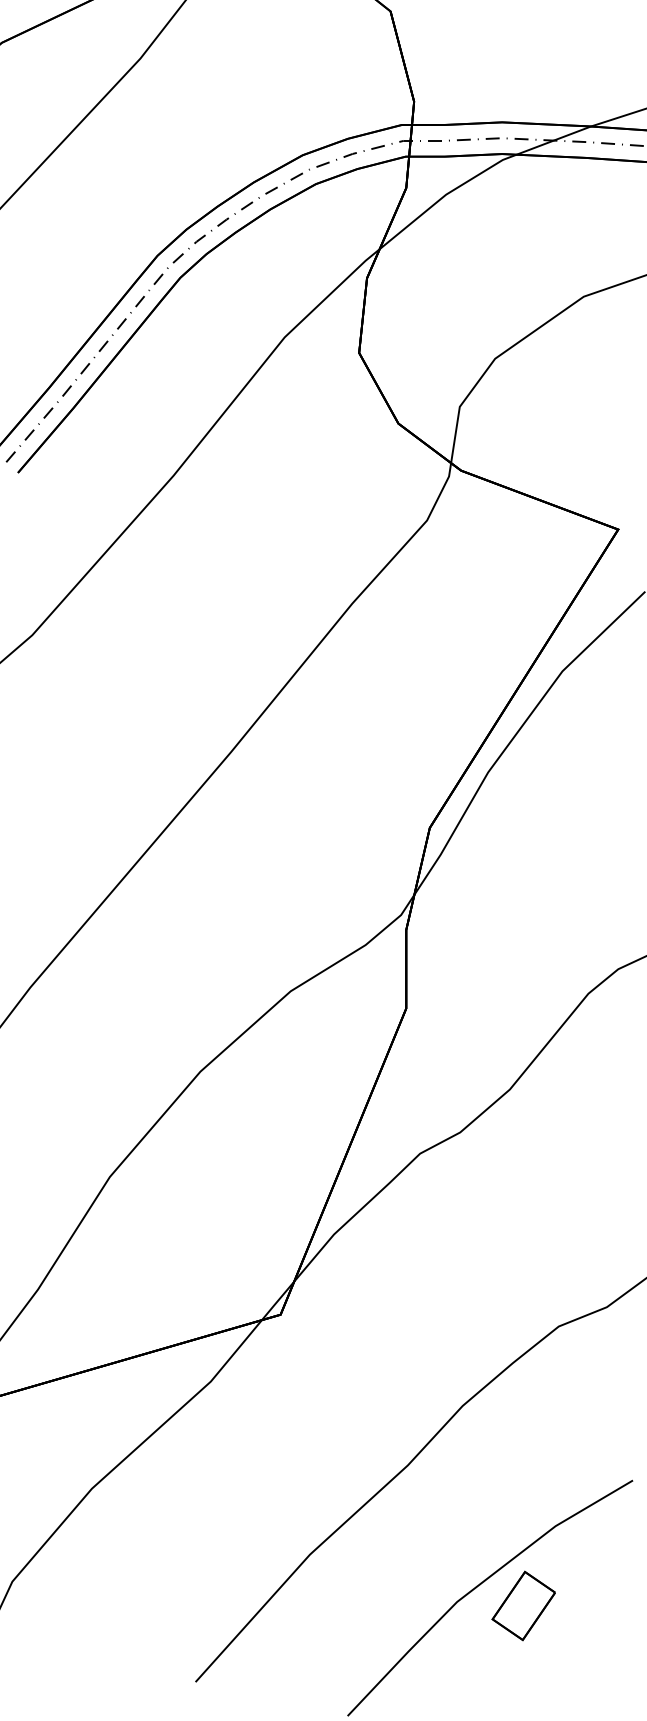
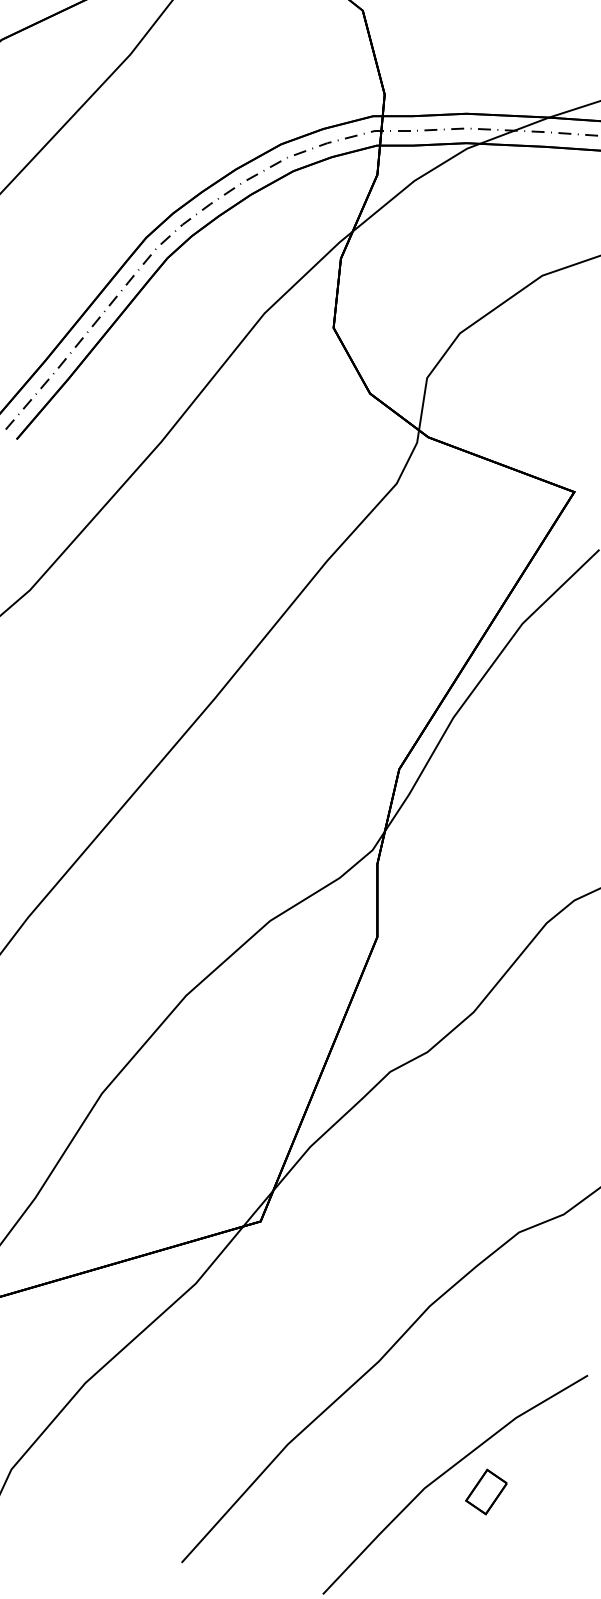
part: (523, 1605) -> (486, 1491), size x0.7

